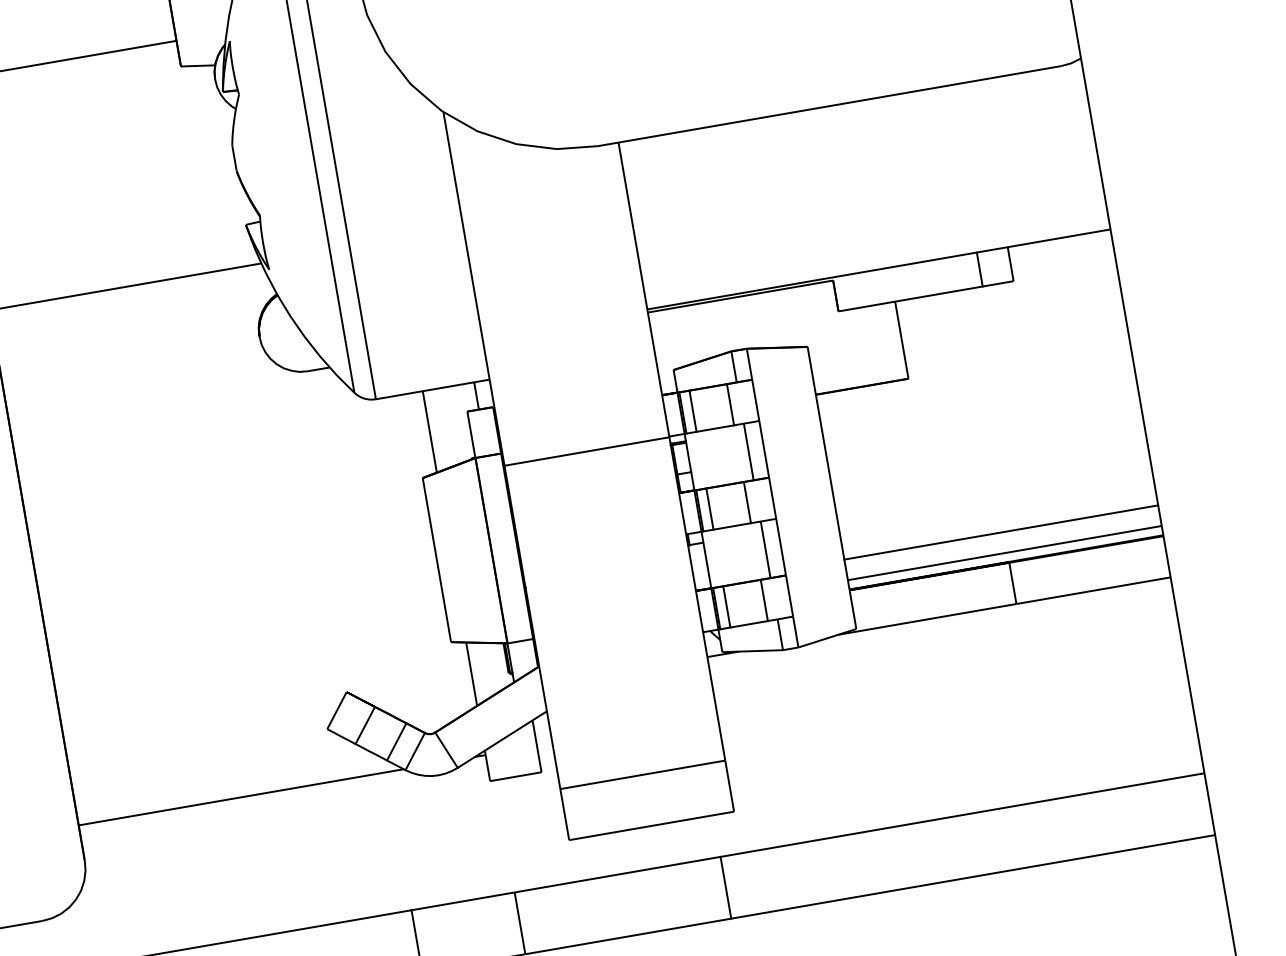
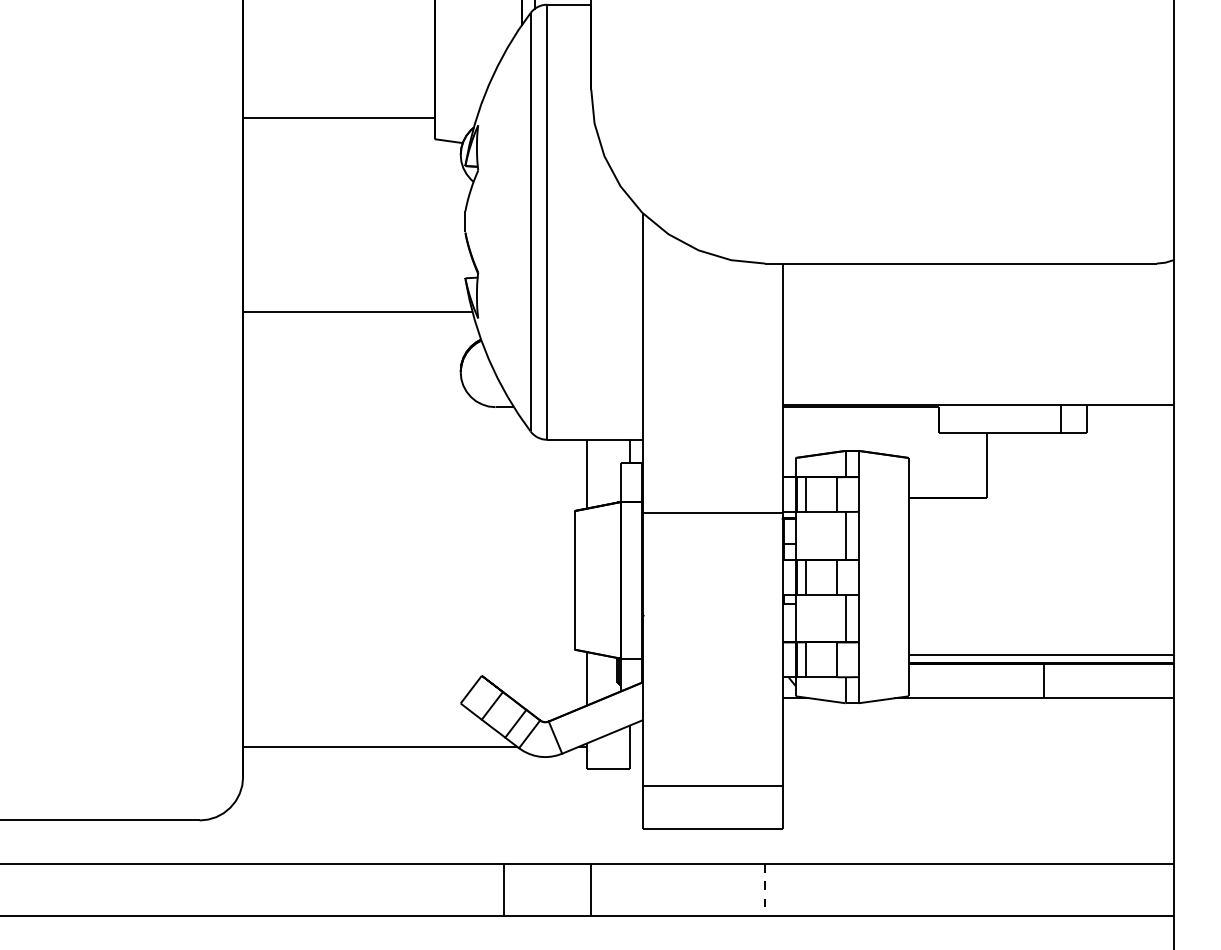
line: (1000, 532) -> (1040, 637), removed
line: (726, 888) -> (765, 890), solid -> dashed

